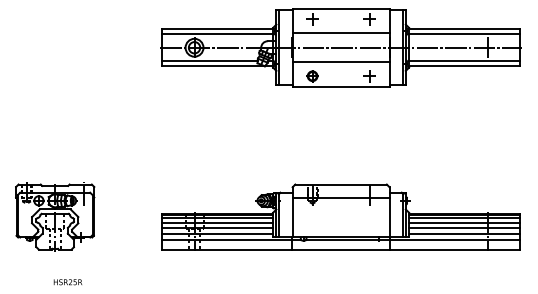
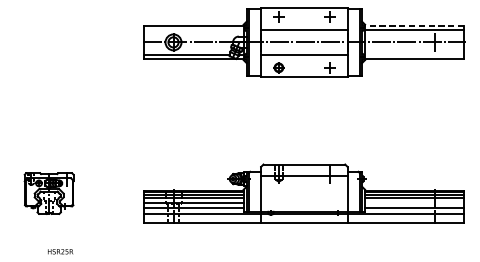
line: (464, 29) -> (414, 26), solid -> dashed
line: (217, 34) -> (194, 30), removed
line: (464, 61) -> (414, 54), removed
part: (55, 216) -> (49, 193), size x0.7
line: (464, 227) -> (414, 202), removed

